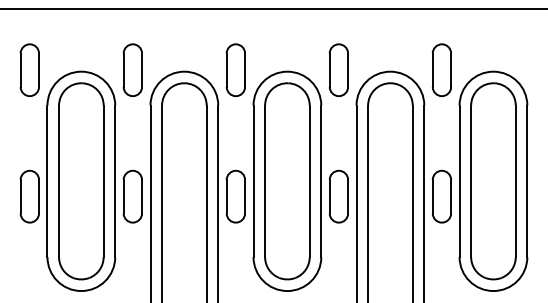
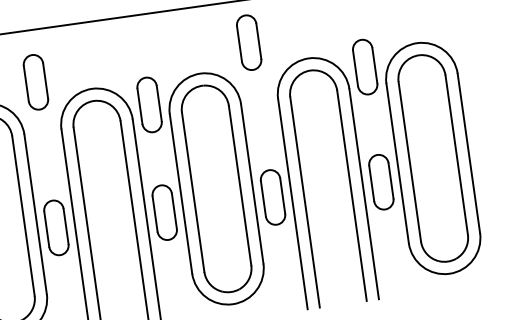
part: (132, 69) -> (35, 81), moved
part: (235, 69) -> (149, 104), moved
part: (338, 69) -> (248, 42), moved
part: (441, 69) -> (364, 66), moved

